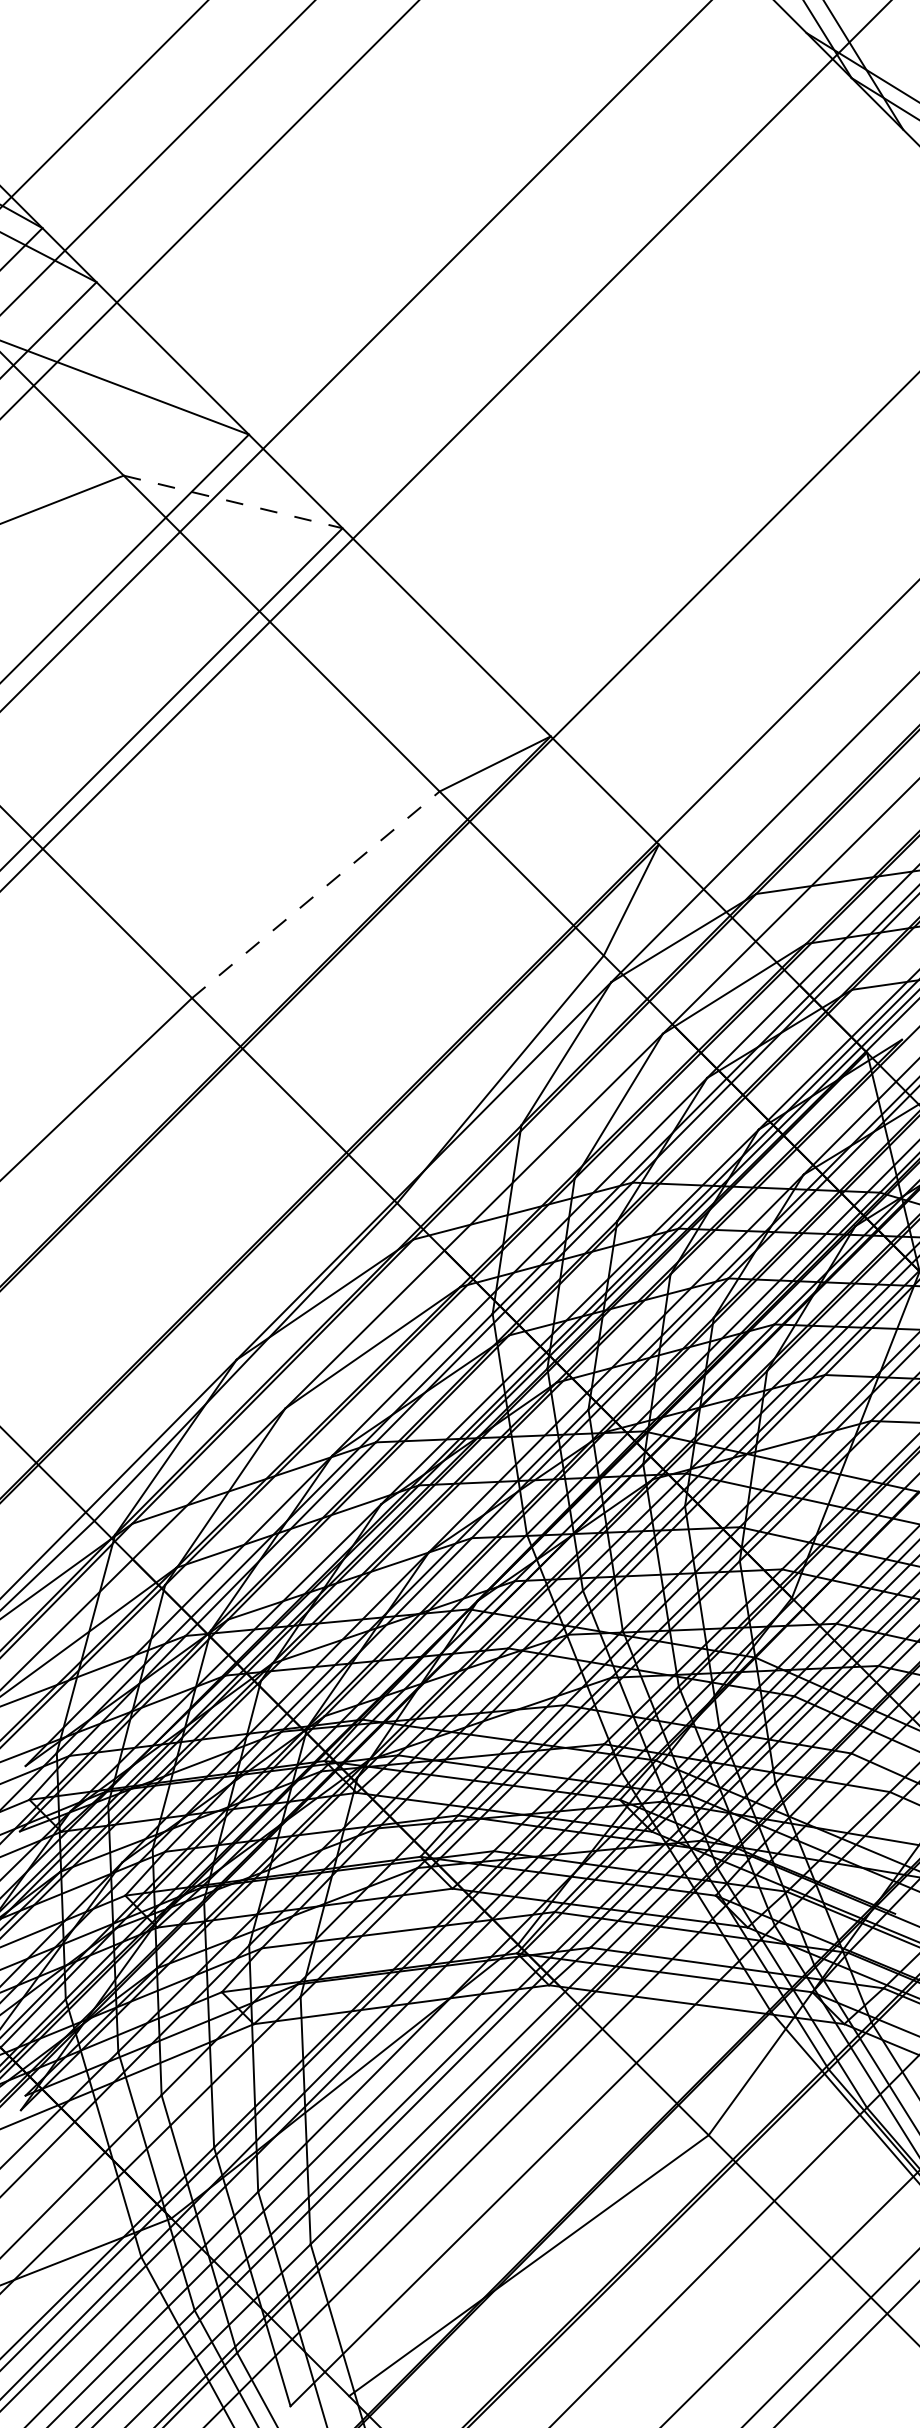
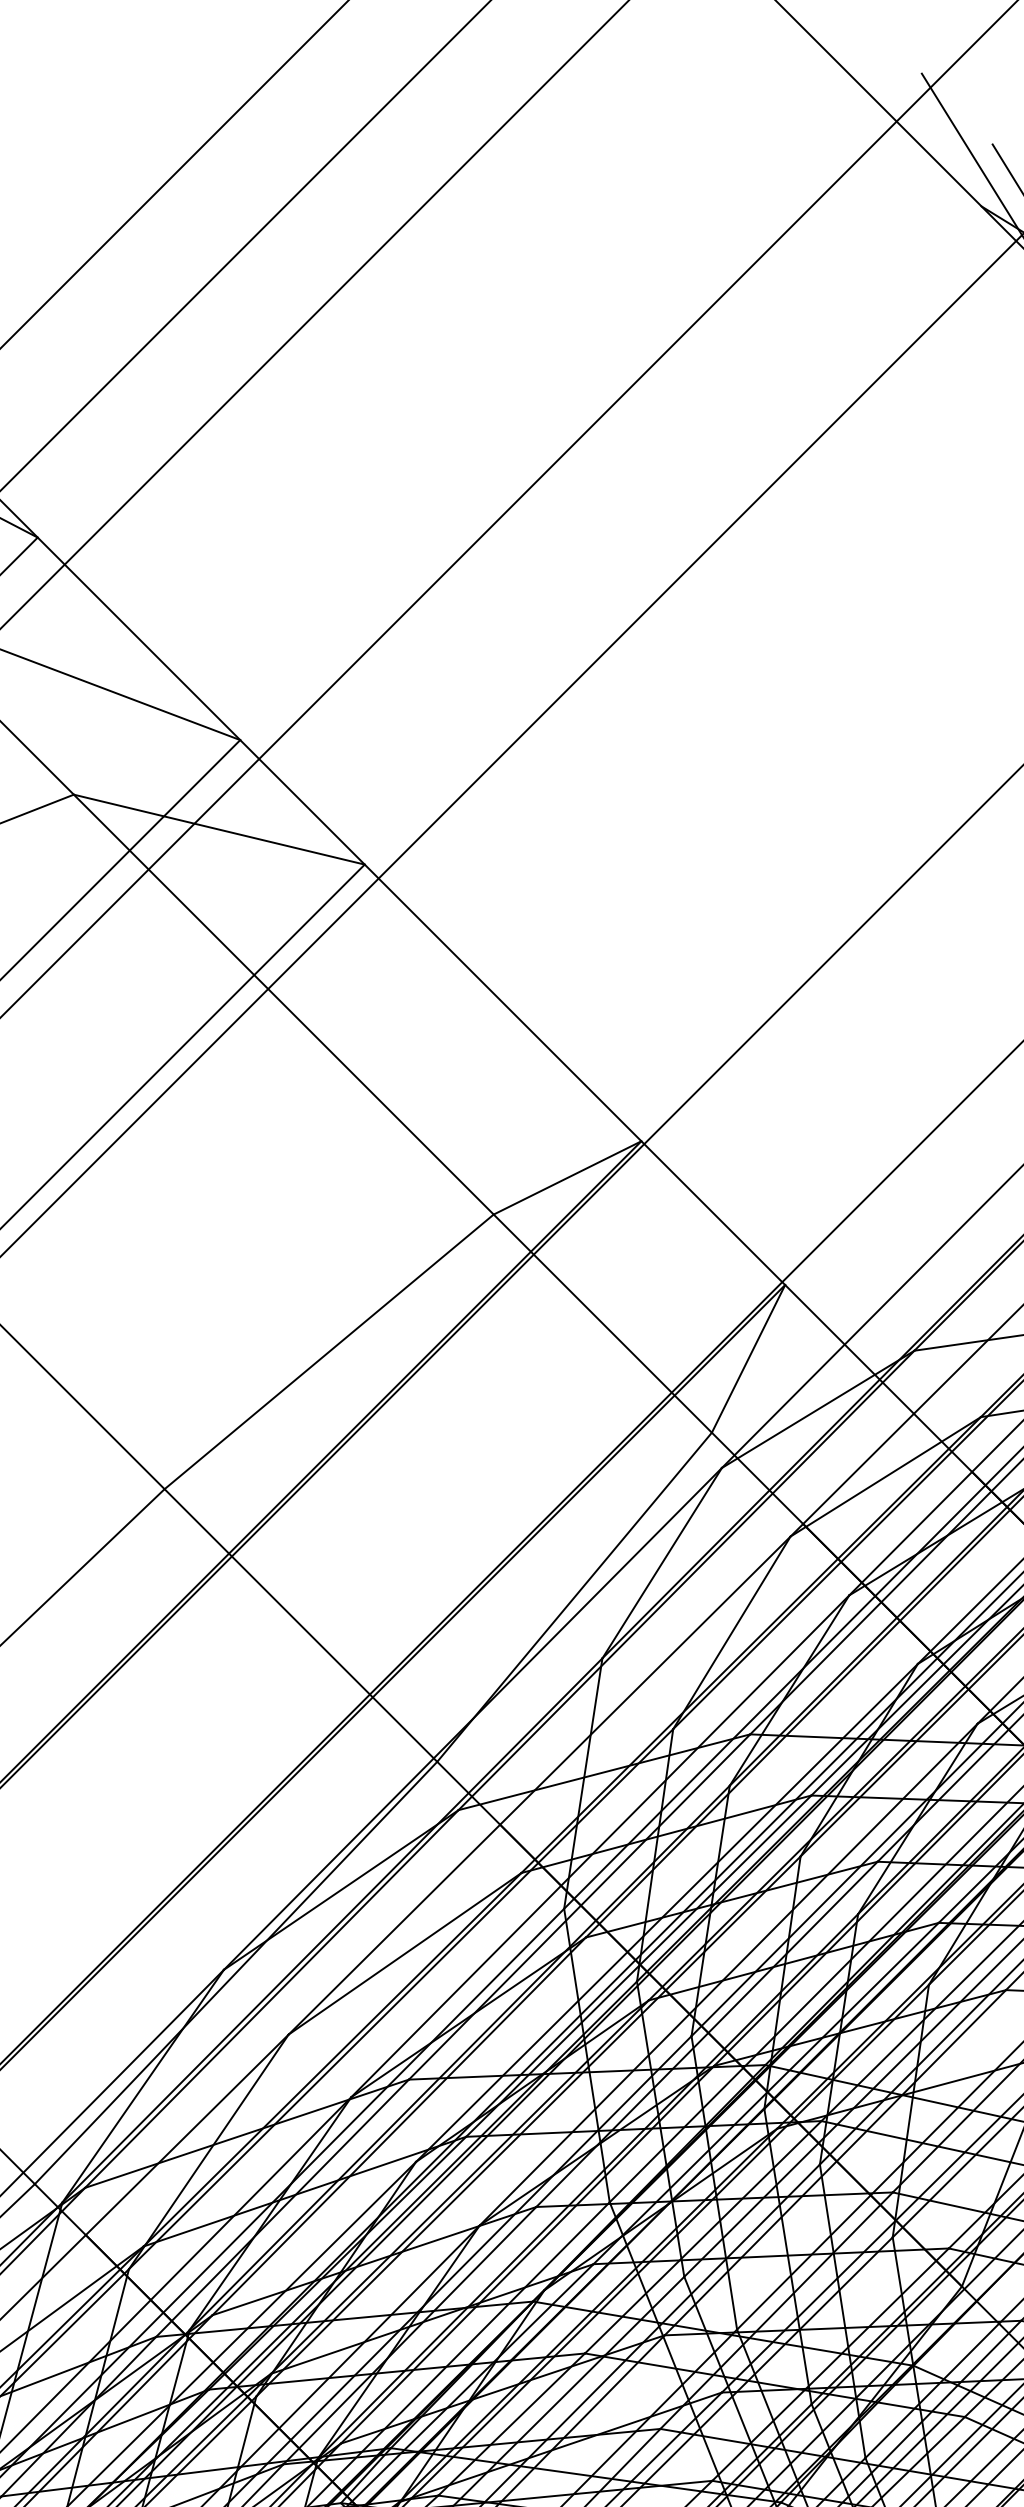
line: (233, 501) -> (219, 829), dashed -> solid
line: (316, 894) -> (330, 1351), dashed -> solid

